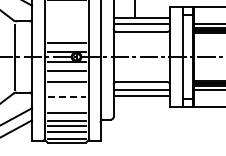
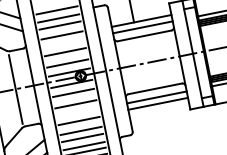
line: (66, 7) -> (59, 25), added
line: (66, 16) -> (61, 35), added
line: (66, 32) -> (65, 52), added
line: (67, 97) -> (79, 120), dashed -> solid
line: (66, 106) -> (80, 130), added

